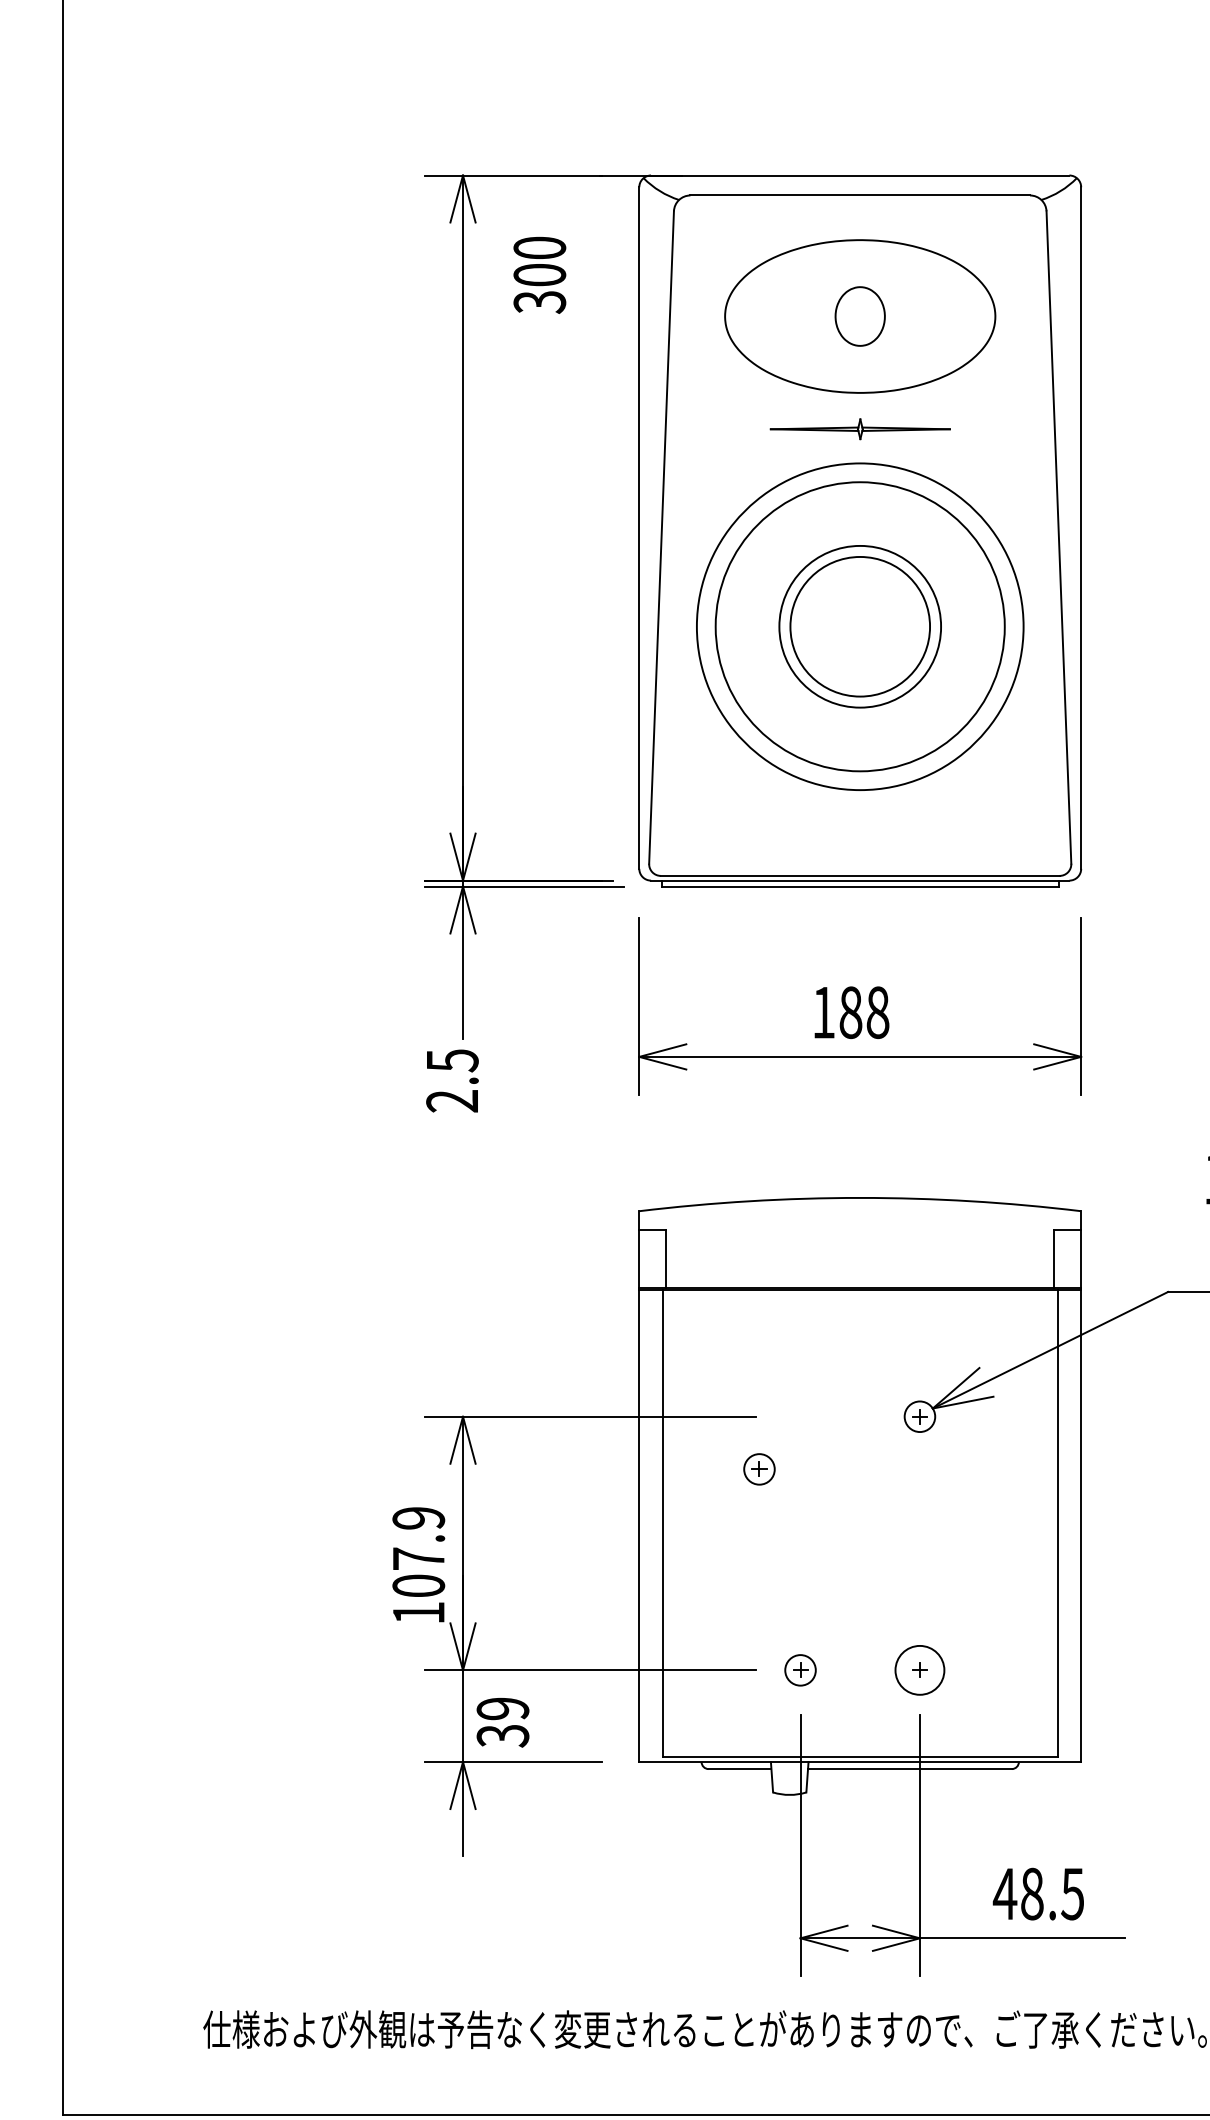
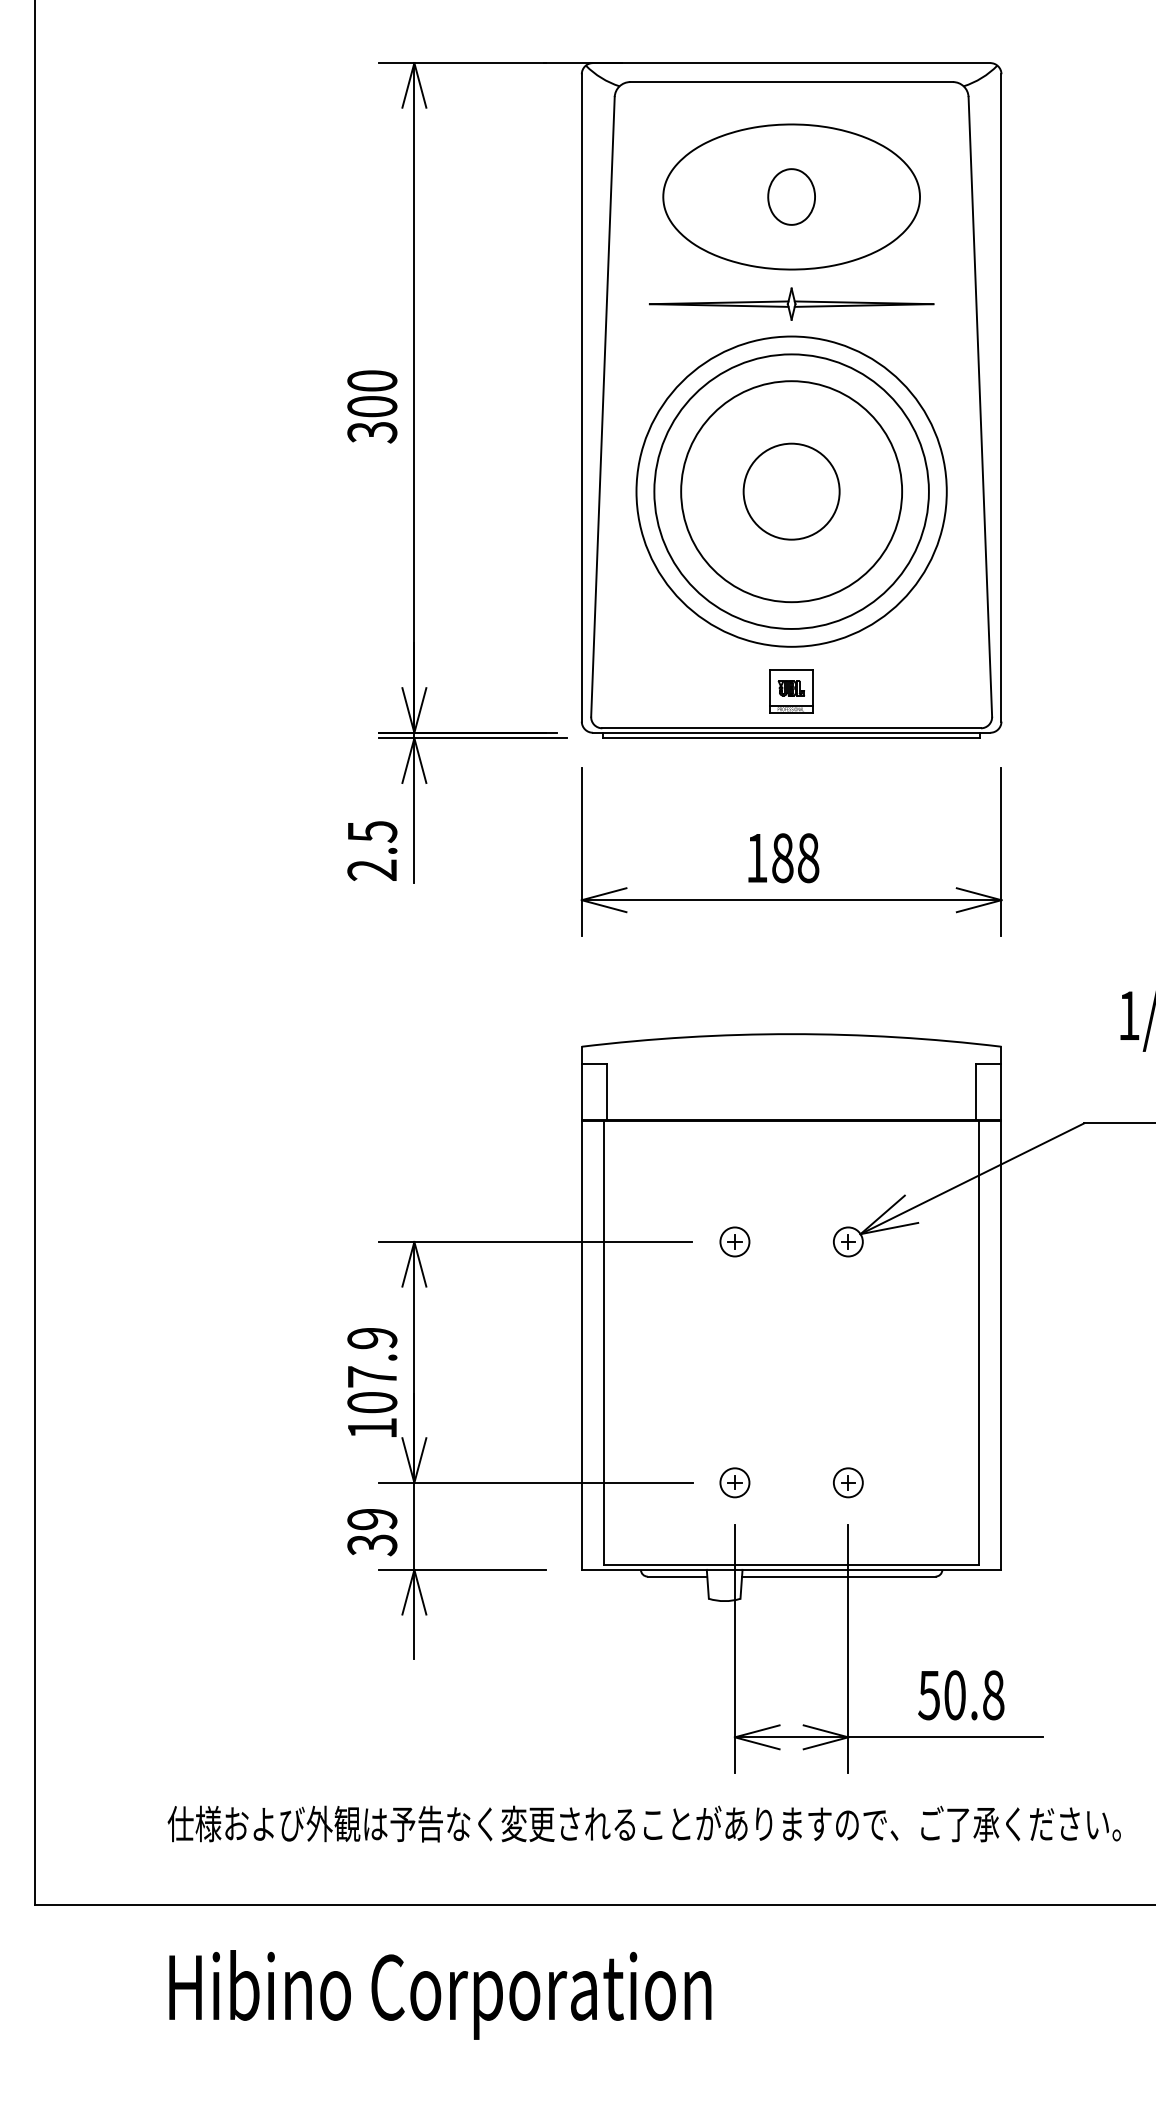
text: (540, 274) -> (372, 406), moved
part: (860, 428) -> (791, 303), size x1.67
circle: (860, 626) -> (791, 491), size x0.62
circle: (860, 626) -> (791, 491), size x1.67
part: (860, 837) -> (791, 691), added
text: (452, 1080) -> (372, 850), moved
part: (759, 1468) -> (734, 1241), moved
circle: (919, 1670) -> (847, 1482), size x0.62
text: (503, 1722) -> (372, 1532), moved
text: (1038, 1894) -> (960, 1695), 48.5 -> 50.8

